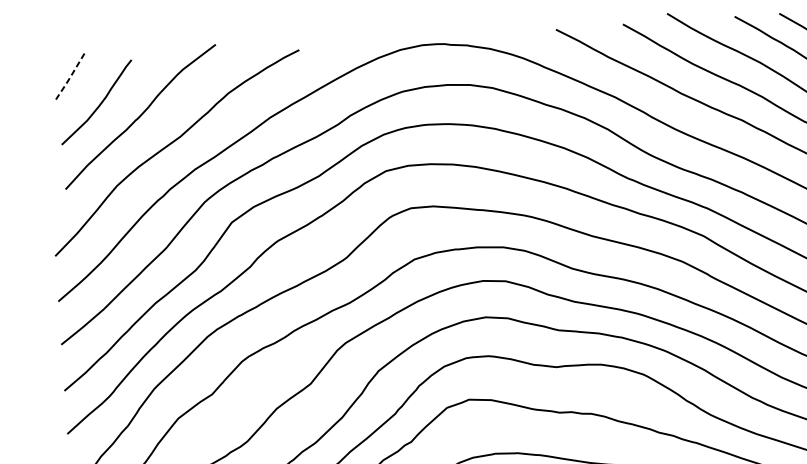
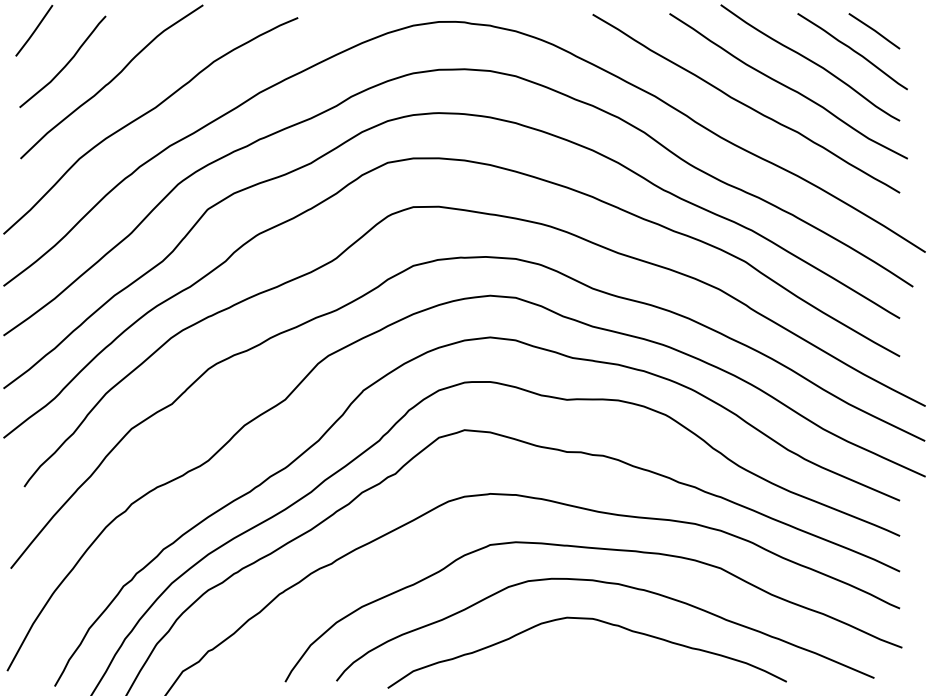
line: (70, 77) -> (34, 31), dashed -> solid

